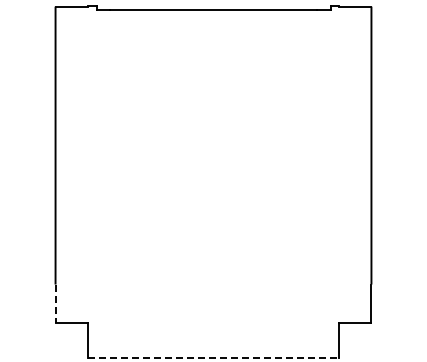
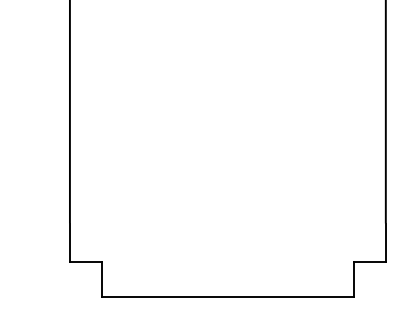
line: (55, 304) -> (69, 243), dashed -> solid
line: (213, 357) -> (227, 296), dashed -> solid

